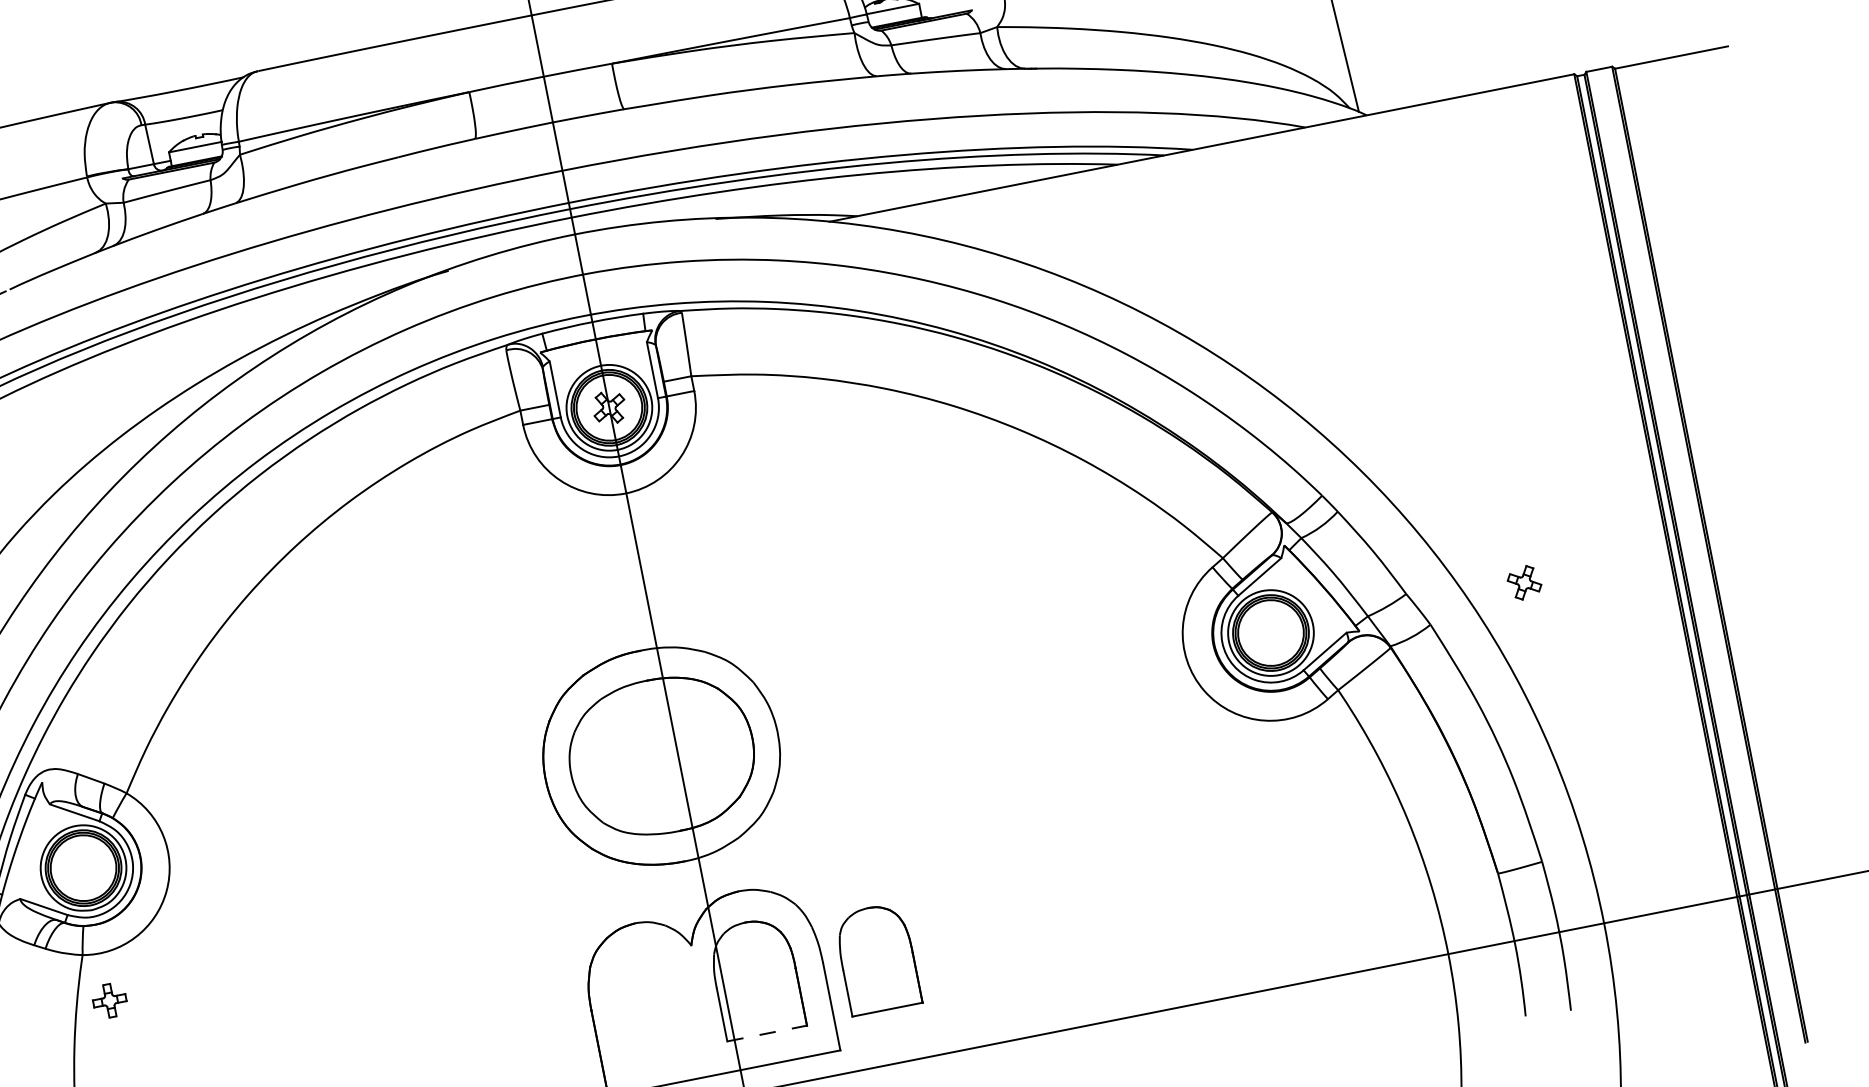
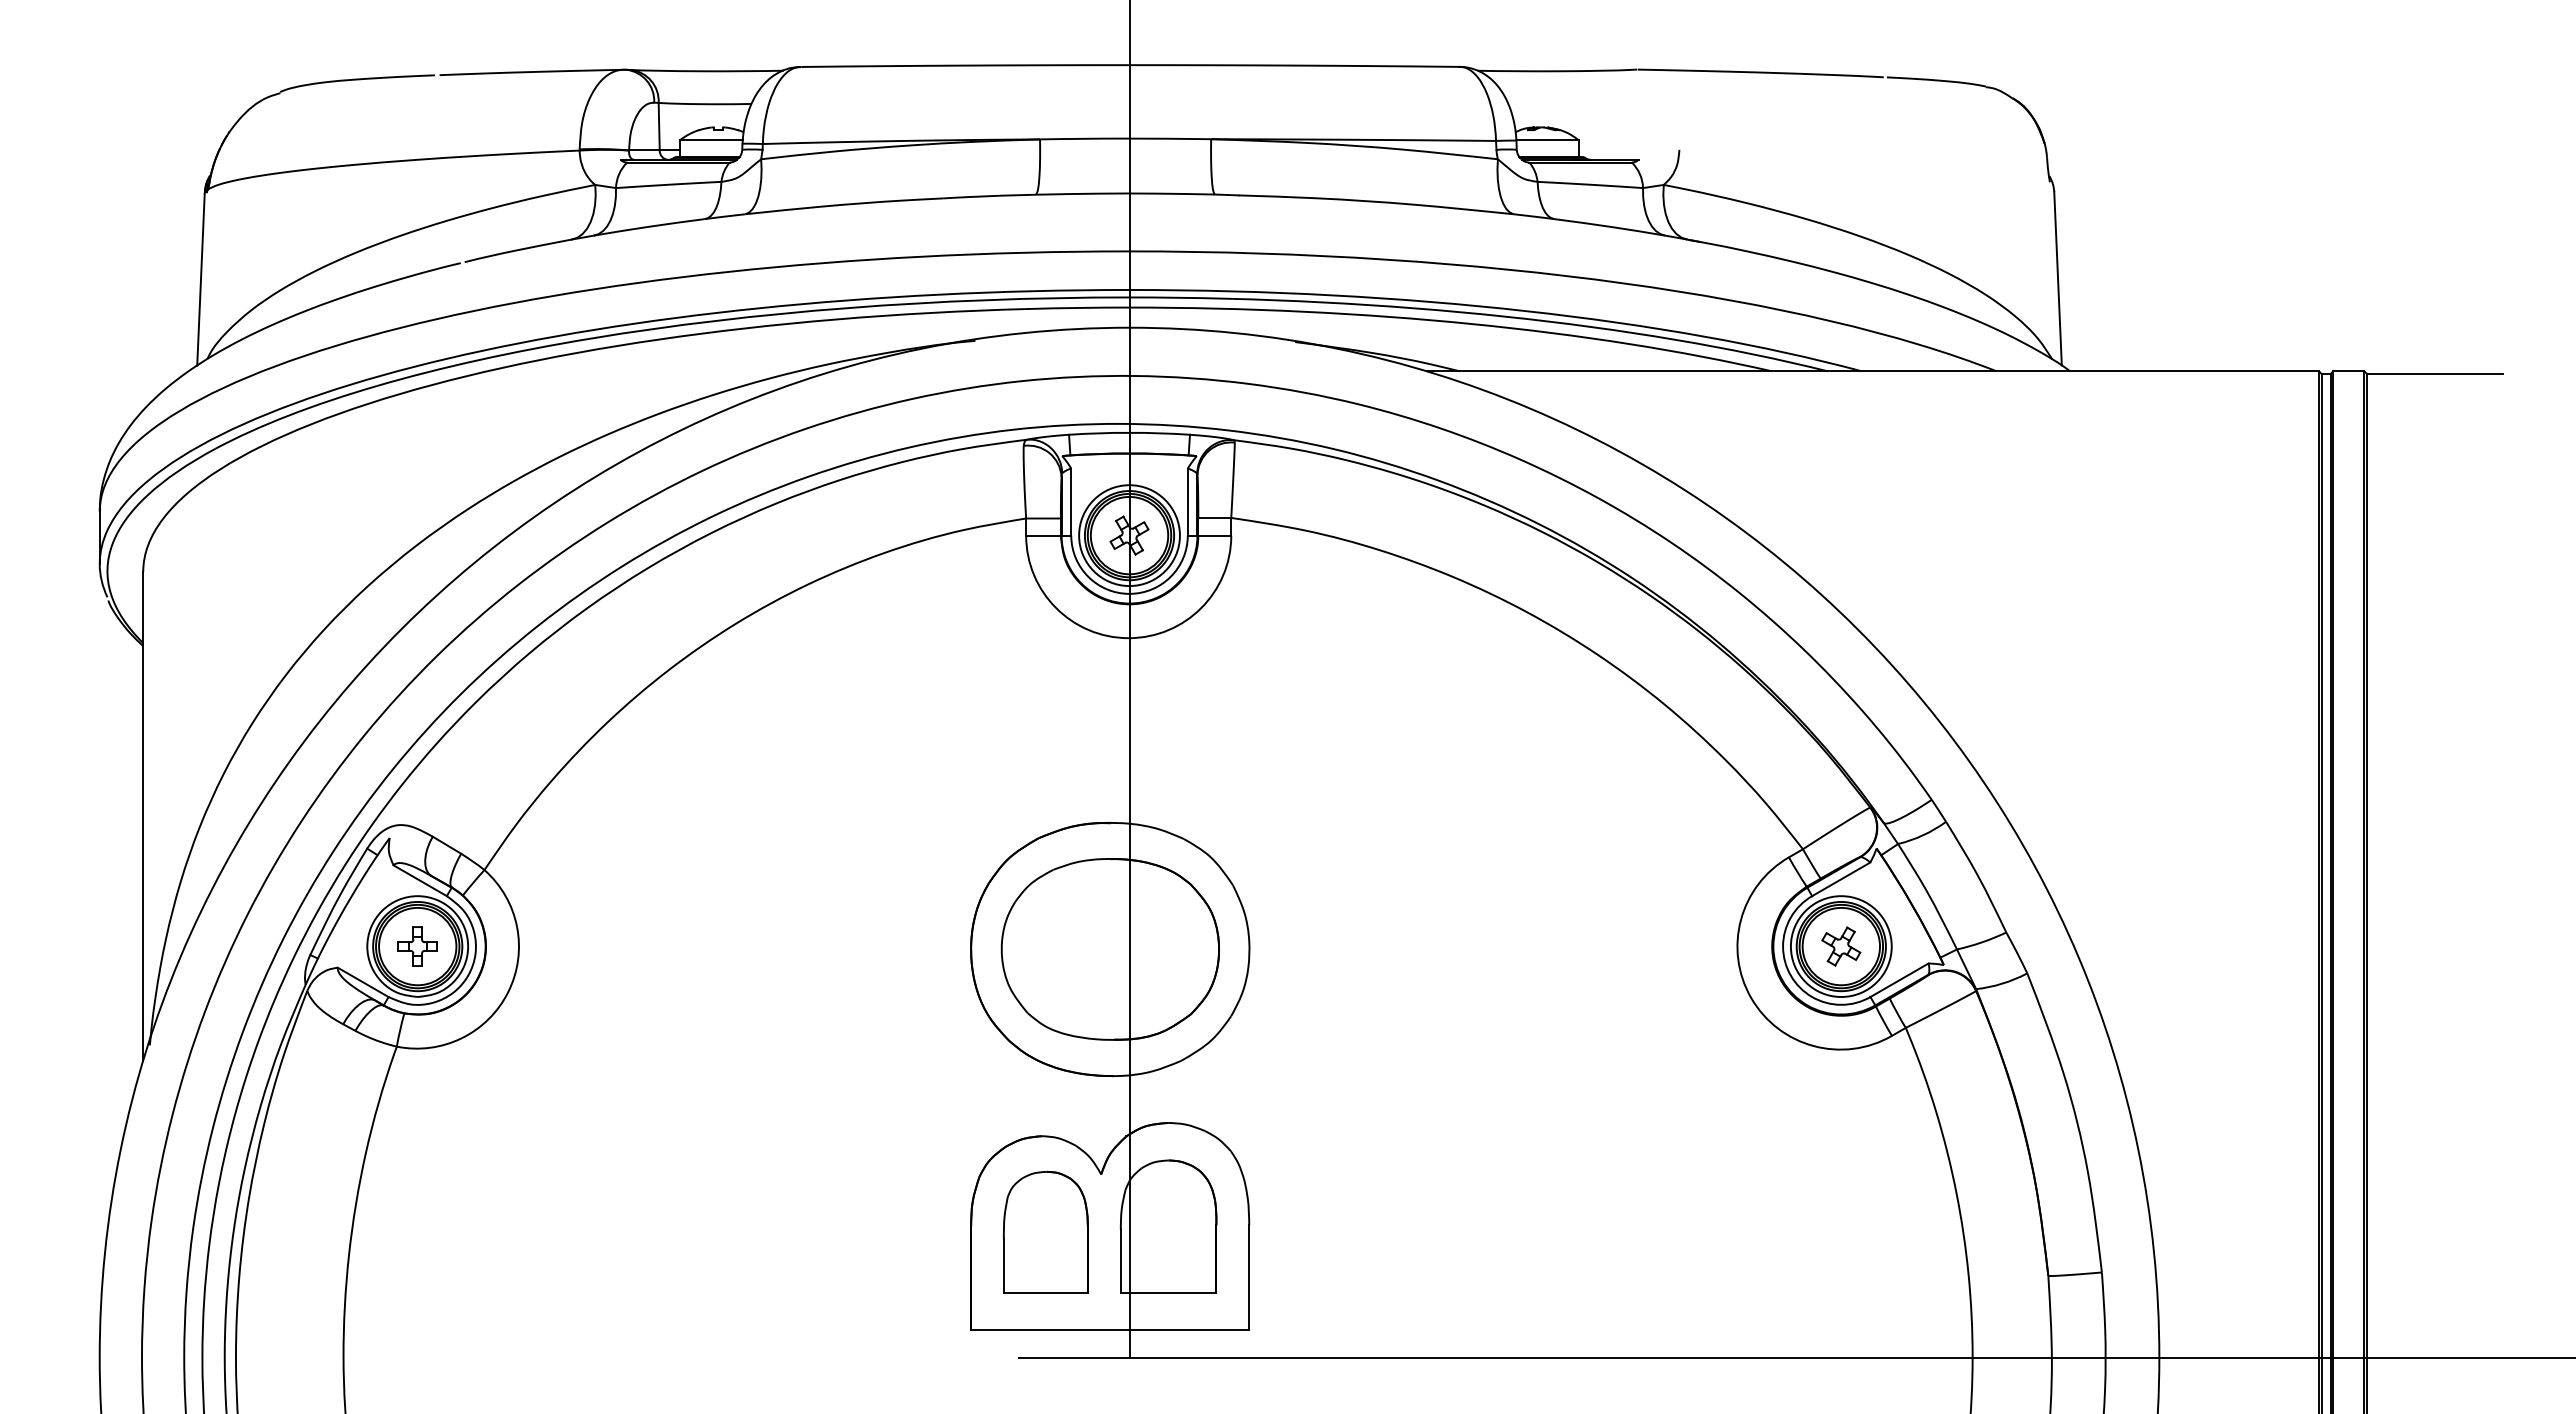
part: (1524, 582) -> (1841, 946), moved
part: (876, 958) -> (1045, 1231), moved
part: (109, 1000) -> (417, 946), moved
line: (767, 1033) -> (1168, 1293), dashed -> solid

